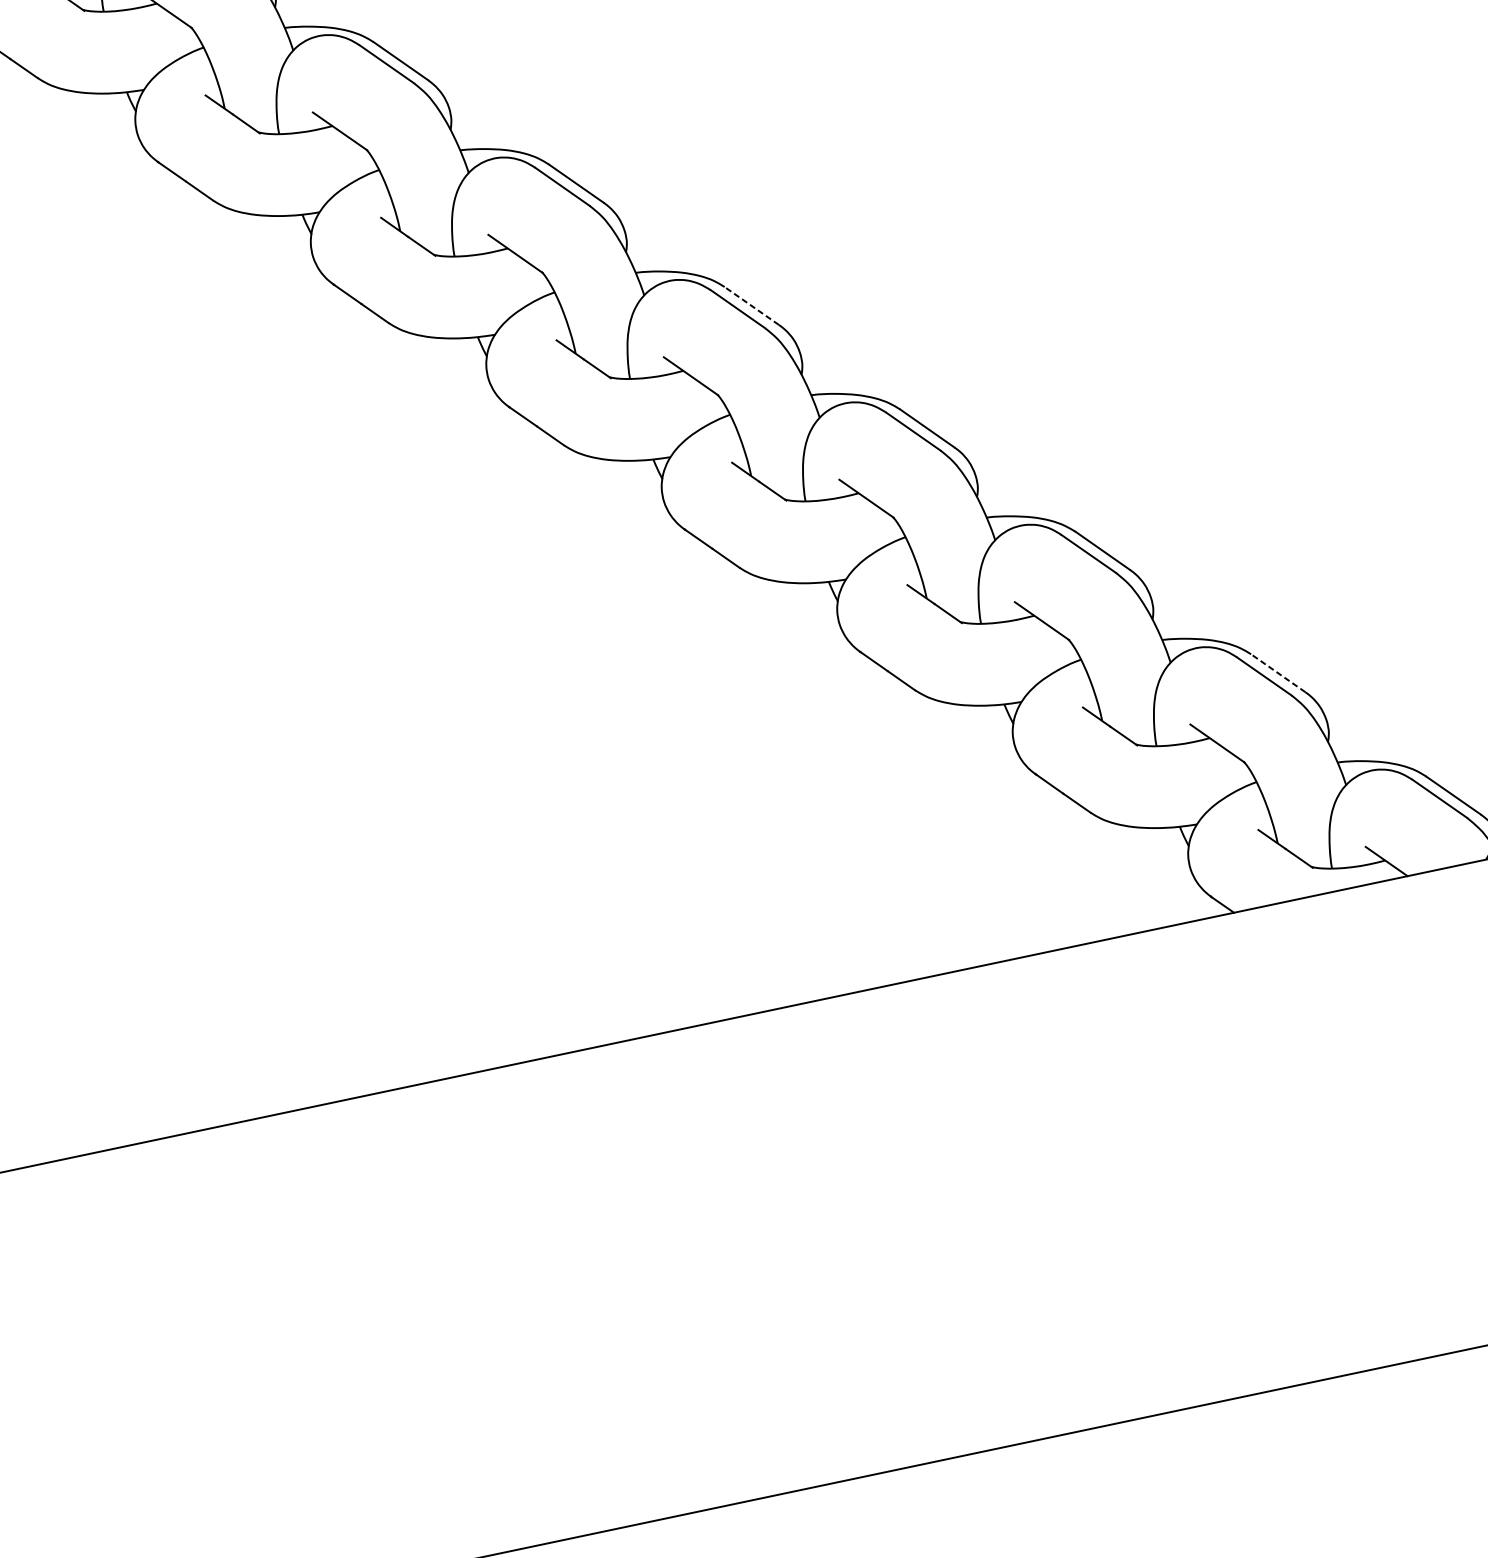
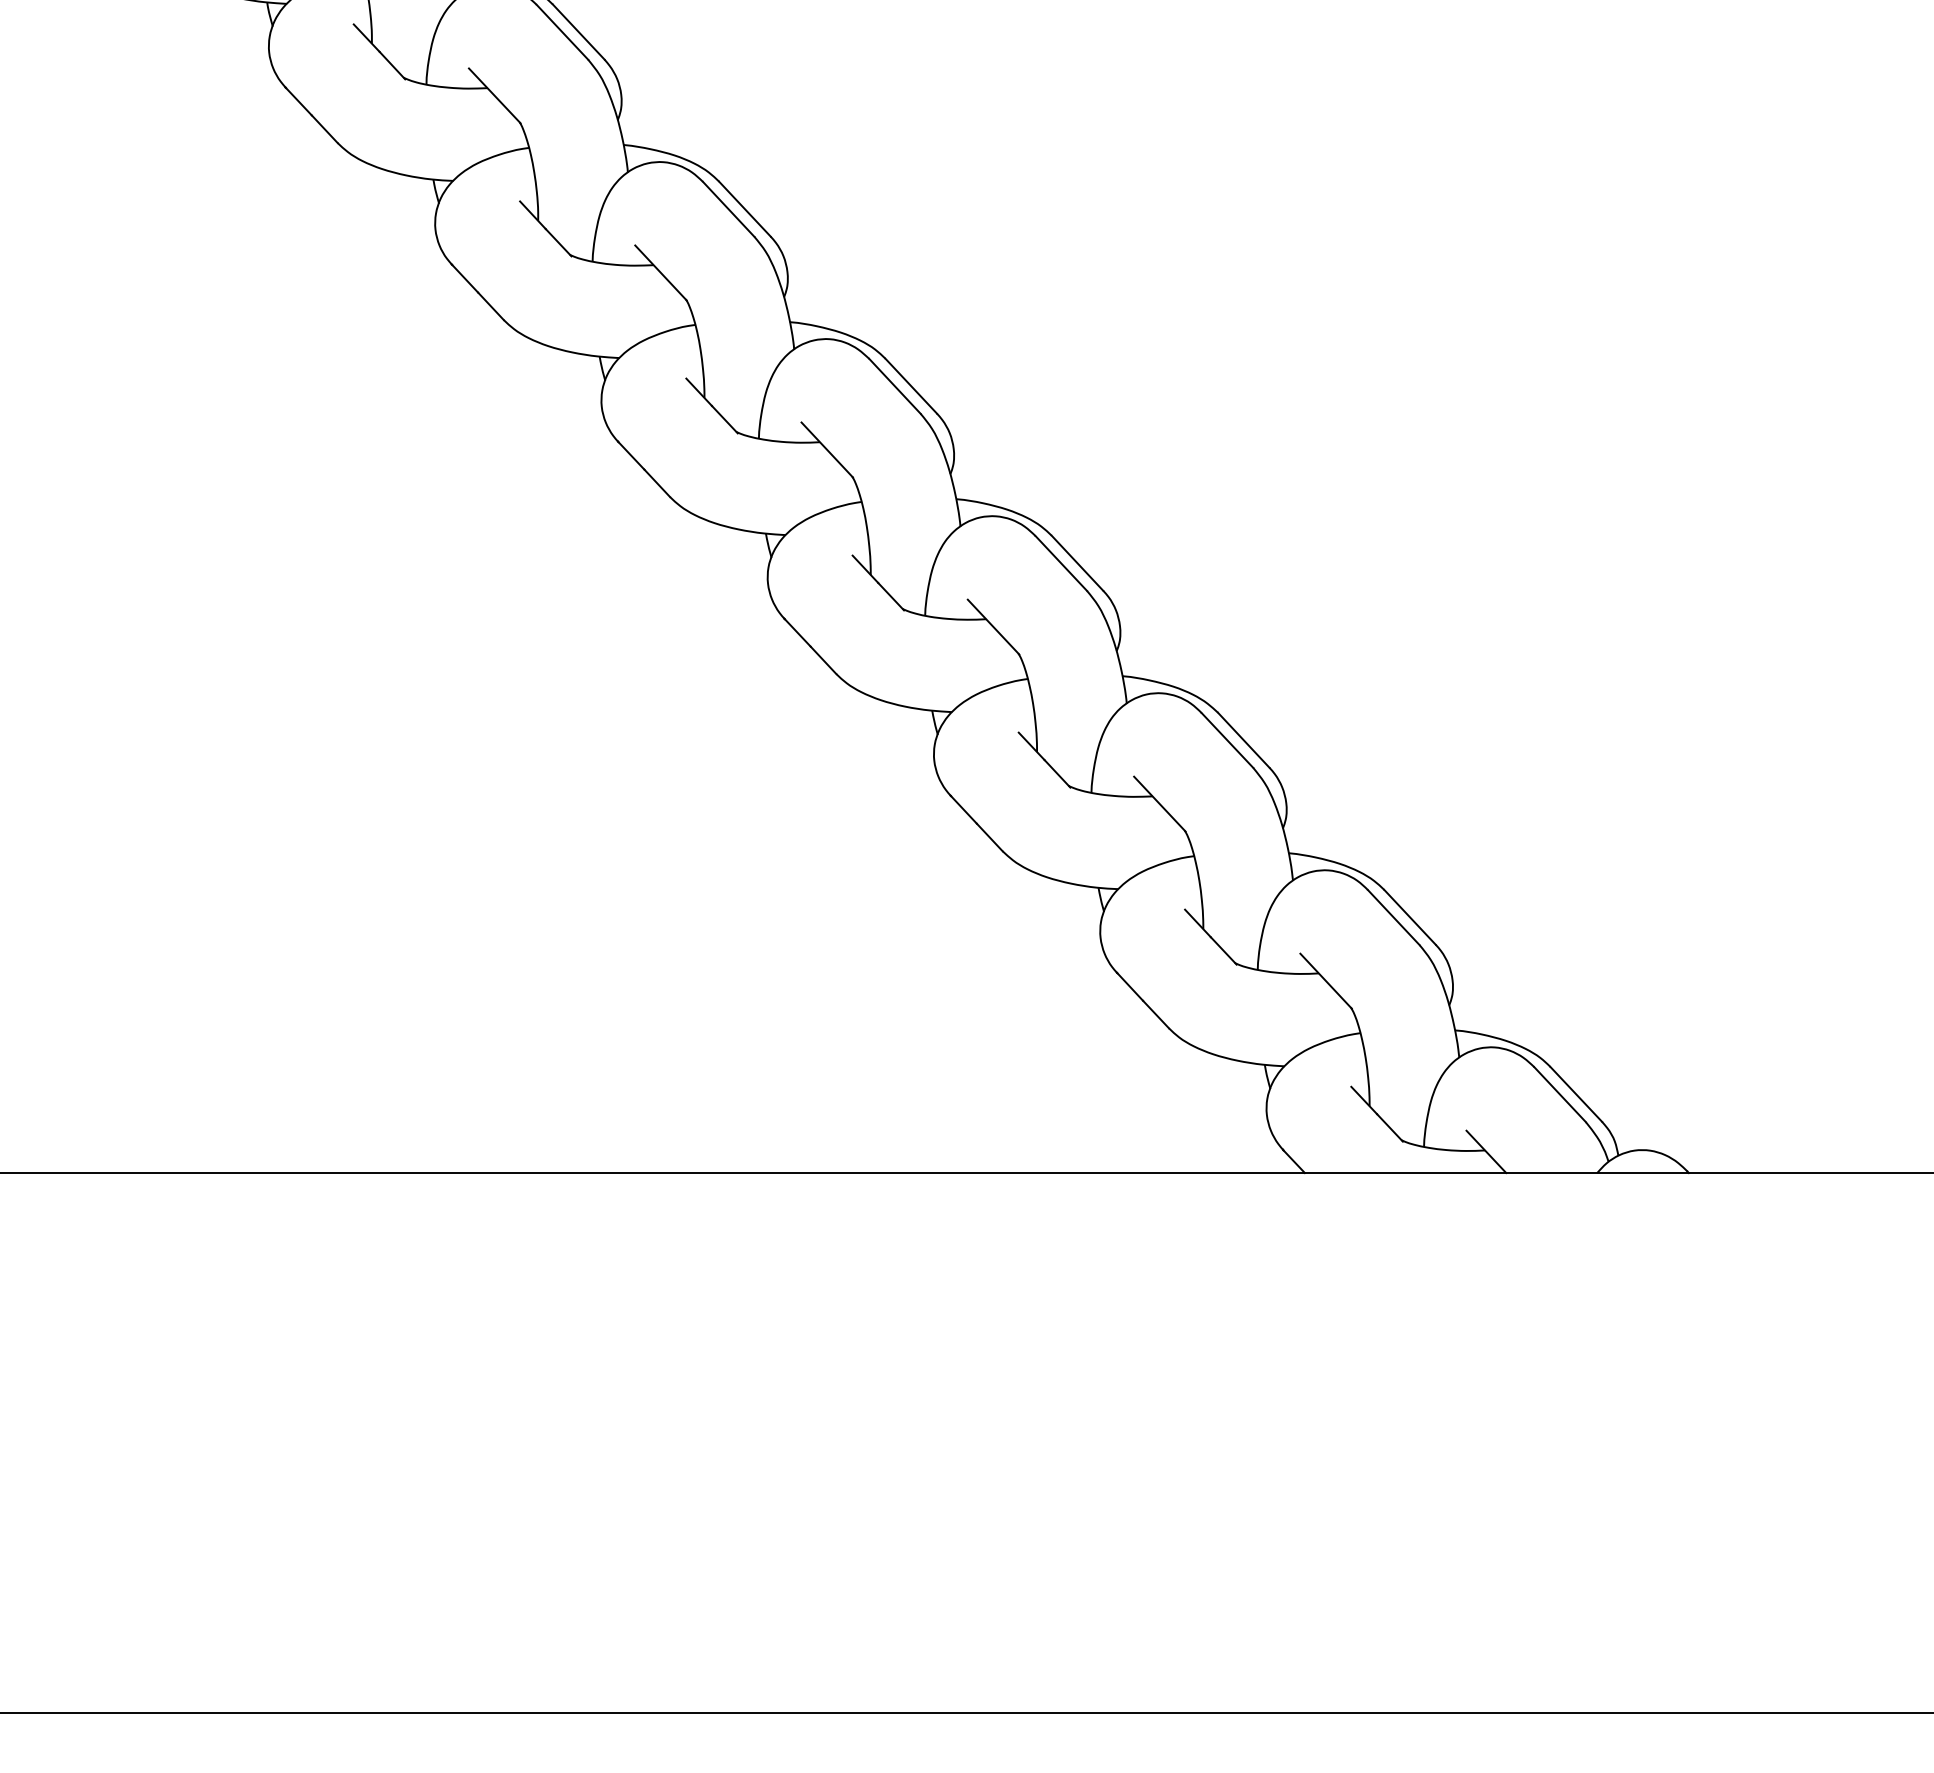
line: (752, 306) -> (911, 386), dashed -> solid
line: (1278, 673) -> (1410, 917), dashed -> solid

